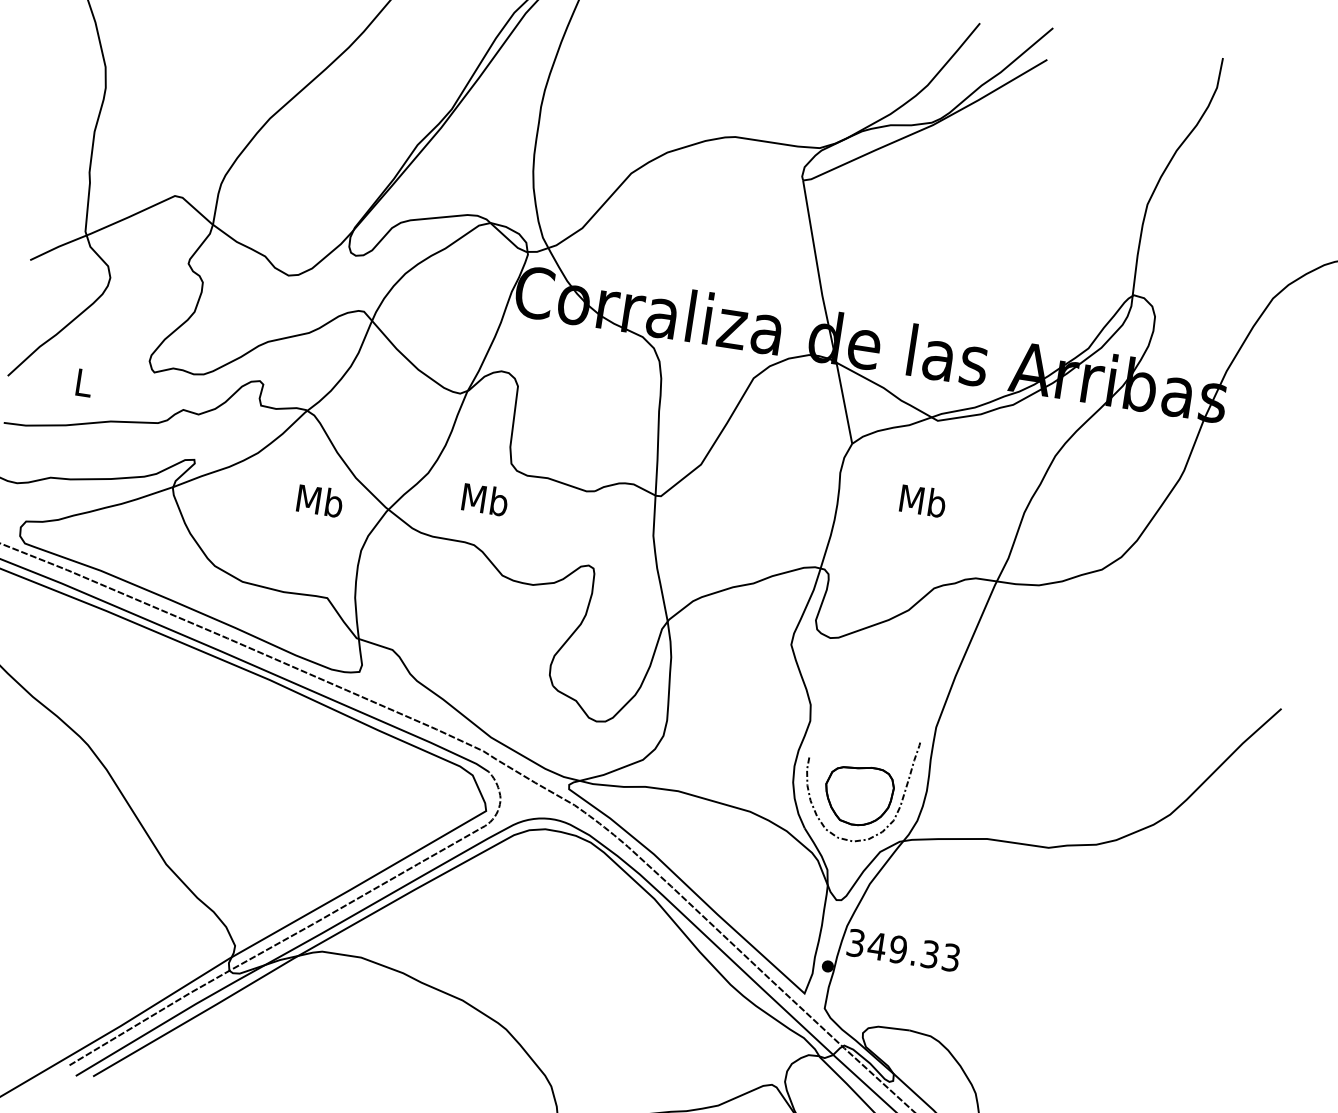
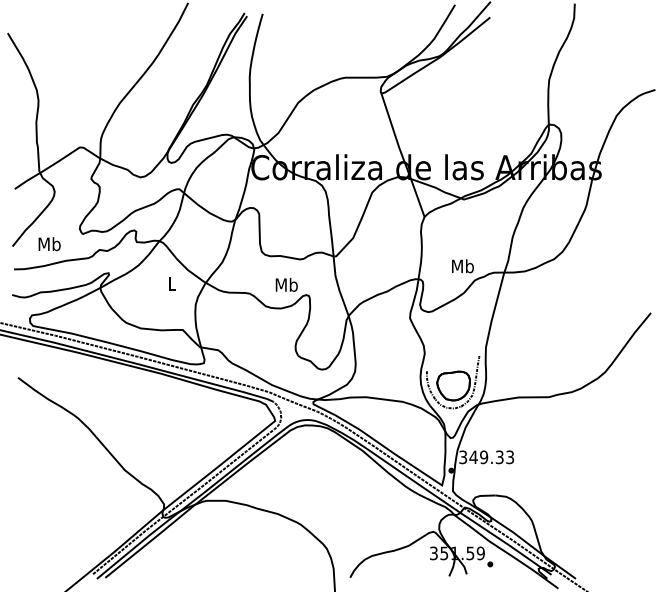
text: (83, 383) -> (49, 244), L -> Mb
text: (484, 498) -> (286, 284), moved
text: (320, 500) -> (172, 283), Mb -> L
text: (922, 501) -> (462, 266), moved

